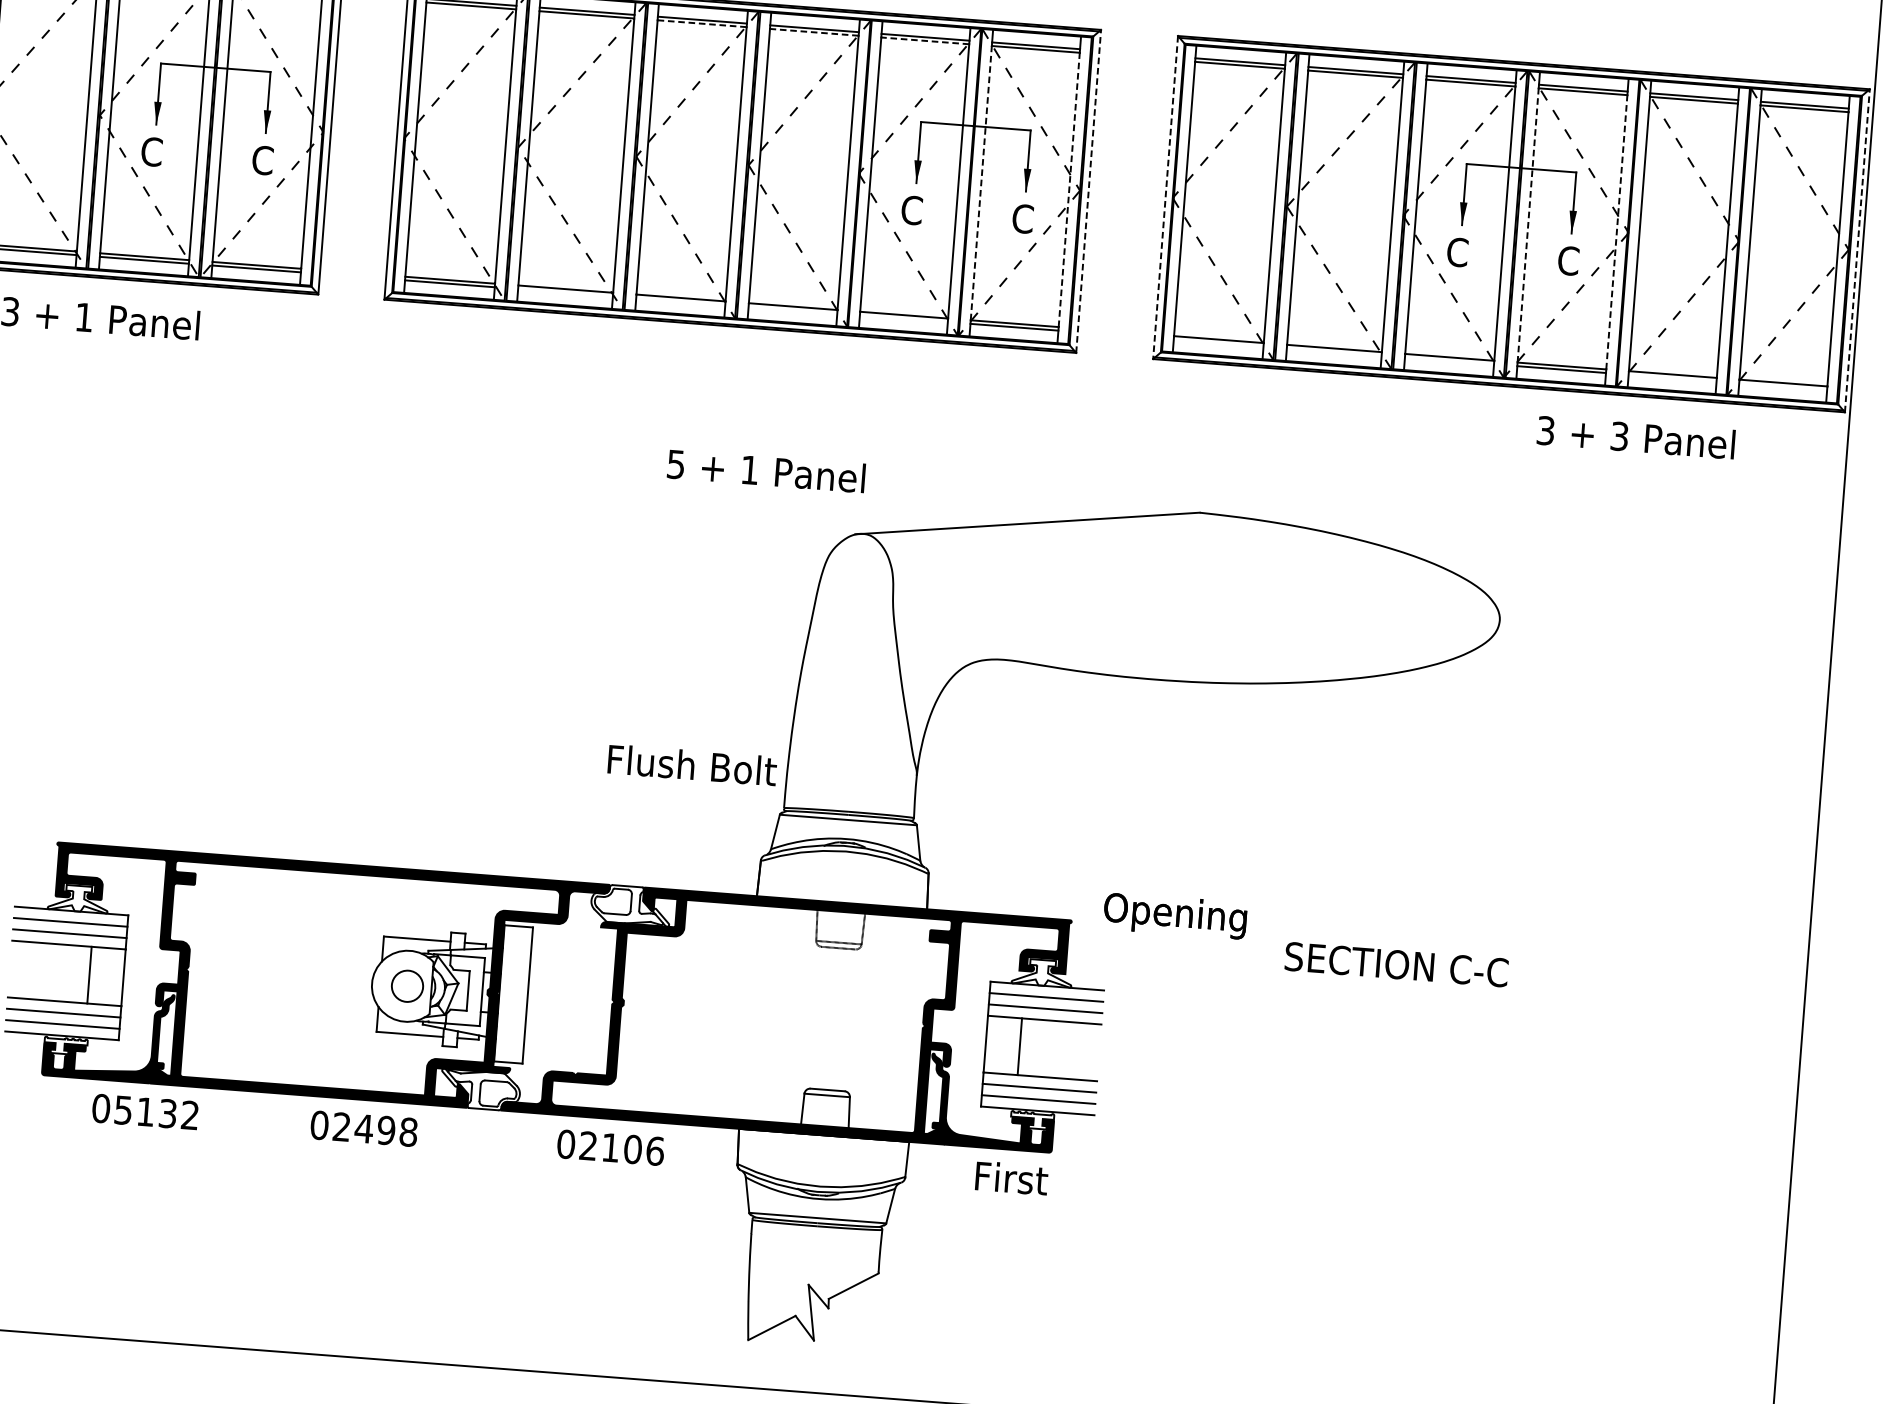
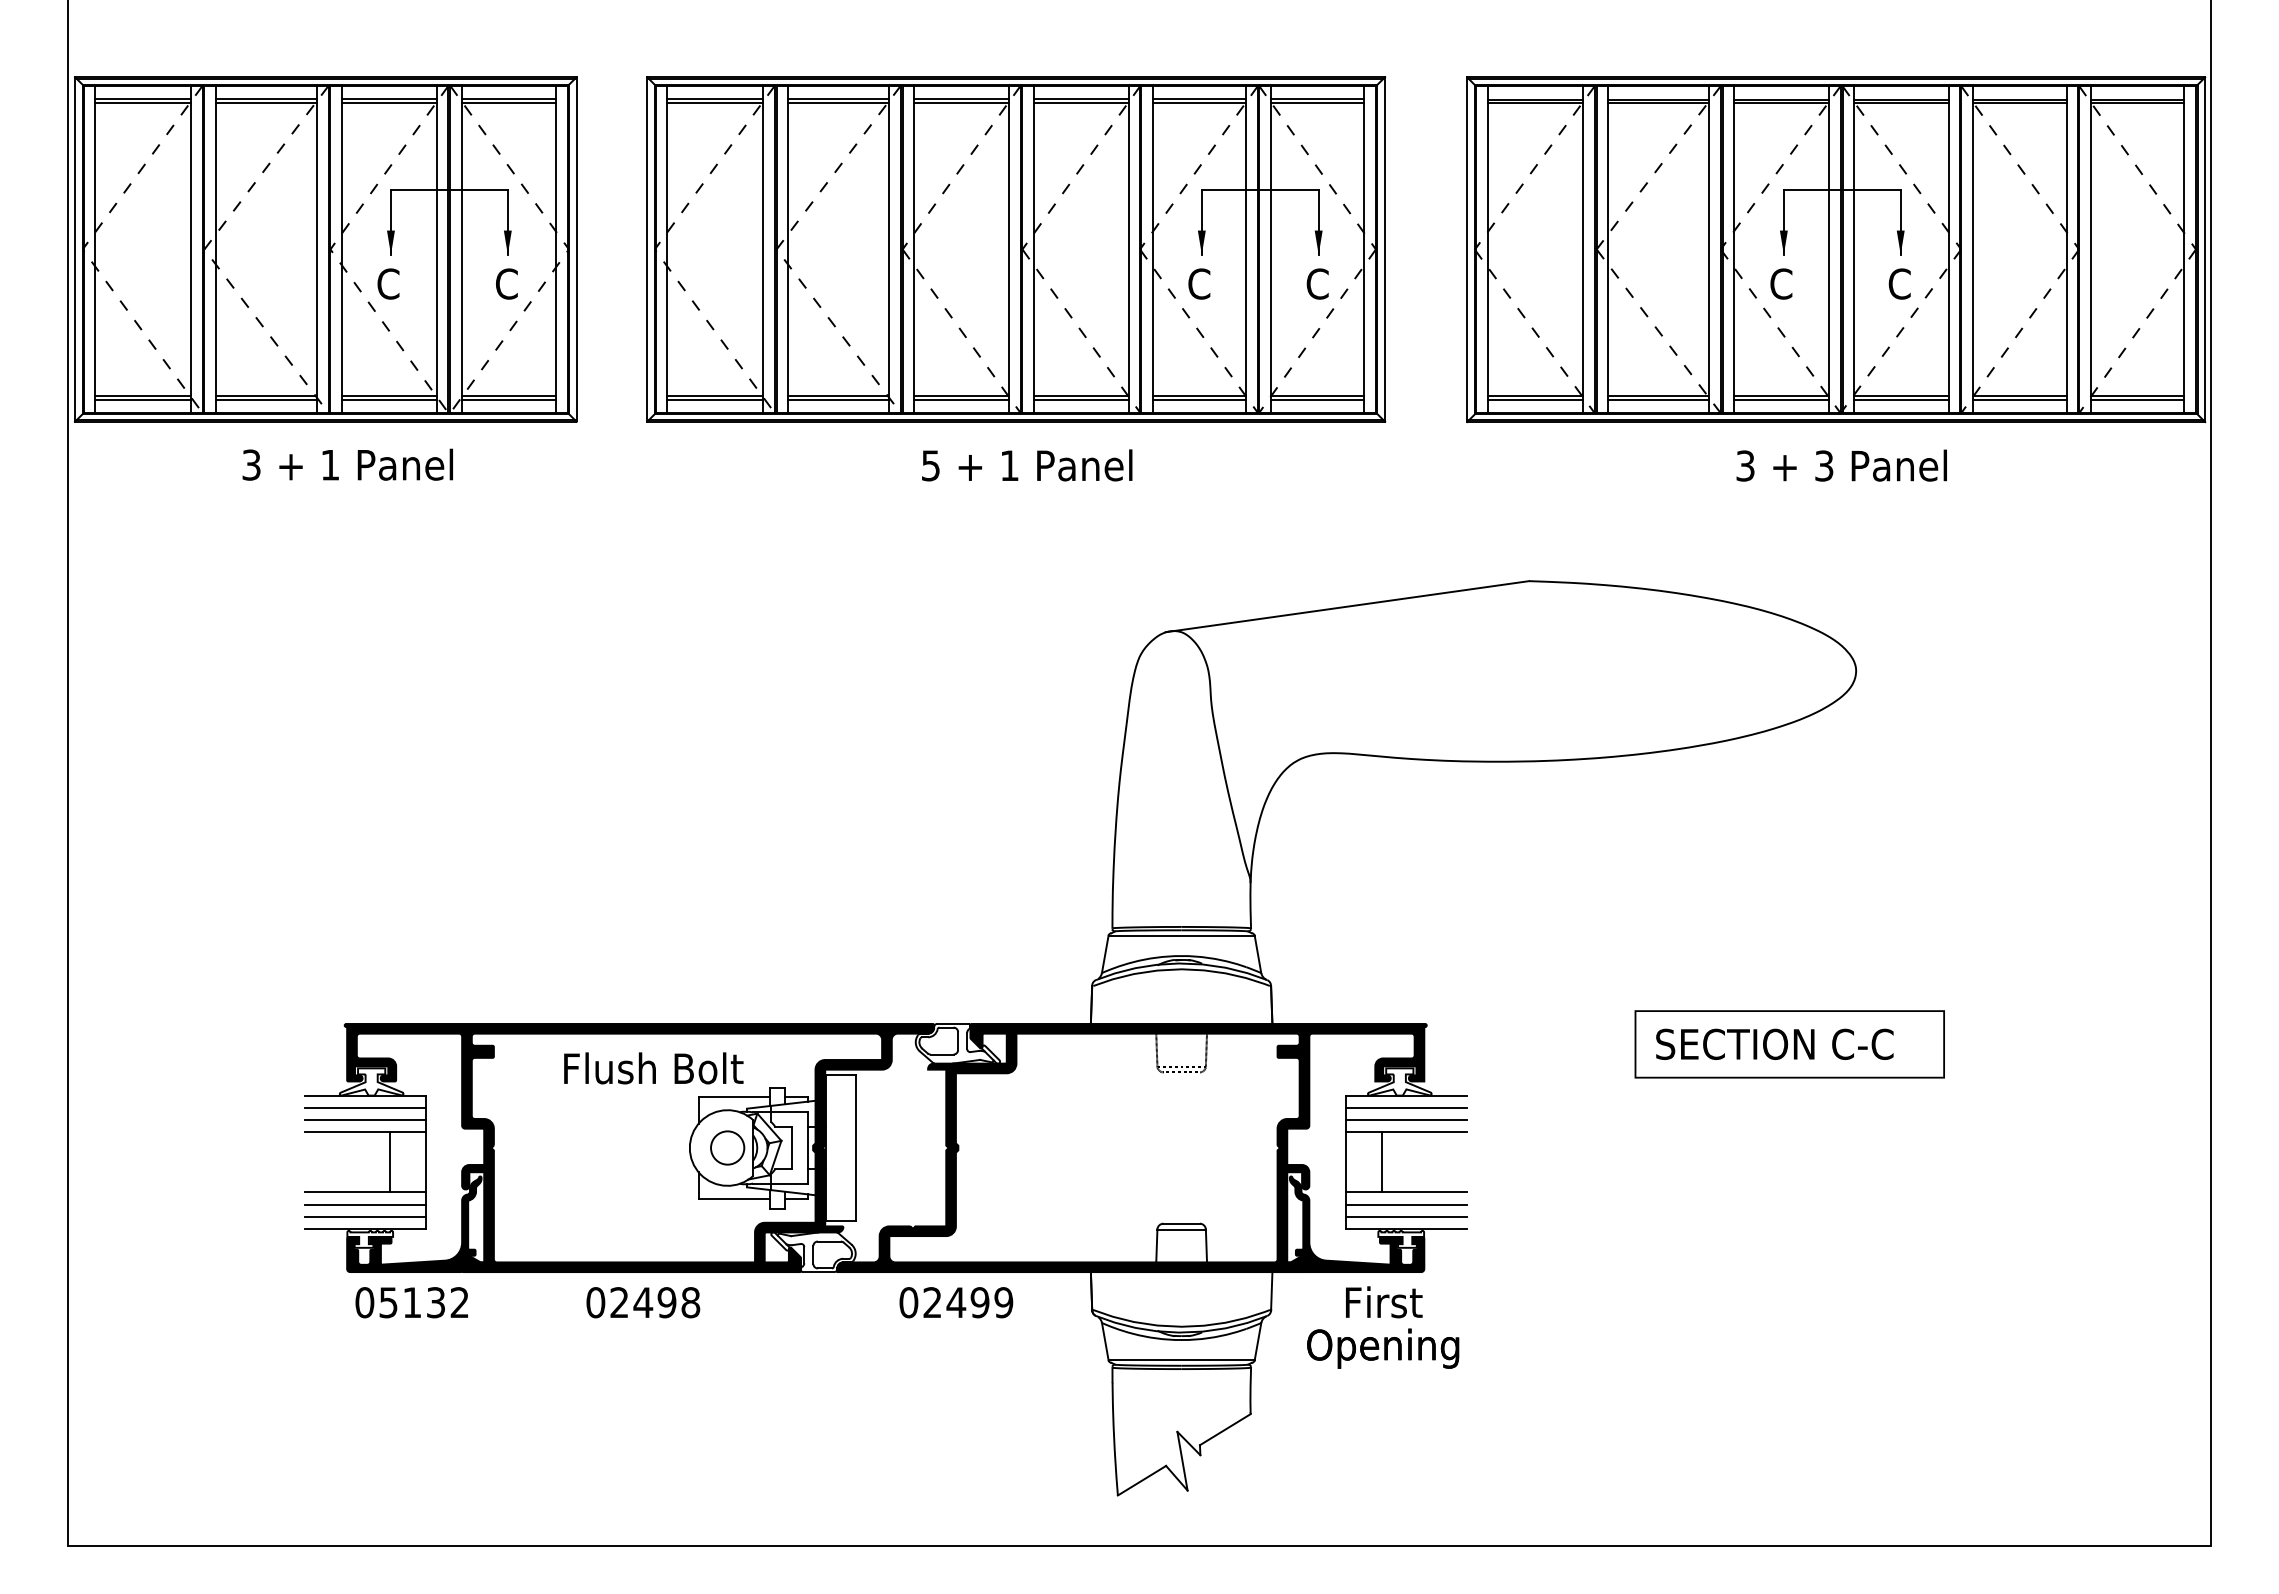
line: (702, 24) -> (961, 103), dashed -> solid
line: (813, 32) -> (1080, 103), dashed -> solid
line: (925, 41) -> (1199, 103), dashed -> solid
line: (981, 182) -> (1270, 248), dashed -> solid
line: (1069, 188) -> (1364, 248), dashed -> solid
line: (1089, 190) -> (1385, 248), dashed -> solid
line: (1165, 198) -> (1467, 250), dashed -> solid
line: (1528, 225) -> (1854, 249), dashed -> solid
line: (1616, 232) -> (1948, 249), dashed -> solid
line: (1857, 250) -> (2205, 249), dashed -> solid
line: (565, 292) -> (838, 399), added
line: (680, 301) -> (961, 399), added
line: (792, 310) -> (1080, 399), added
line: (903, 318) -> (1199, 399), added
line: (1218, 342) -> (1535, 399), added
line: (1334, 351) -> (1658, 399), added
line: (1449, 360) -> (1781, 399), added
line: (1672, 377) -> (2019, 399), added
line: (1783, 386) -> (2137, 399), added
text: (1635, 437) -> (1841, 465), moved
text: (766, 471) -> (1027, 465), moved
text: (692, 765) -> (653, 1068), moved
text: (1175, 915) -> (1383, 1348), moved
part: (1410, 965) -> (1789, 1044), added
text: (144, 1111) -> (411, 1302), moved
text: (364, 1128) -> (643, 1302), moved
text: (632, 1149) -> (979, 1302), 02106 -> 02499

